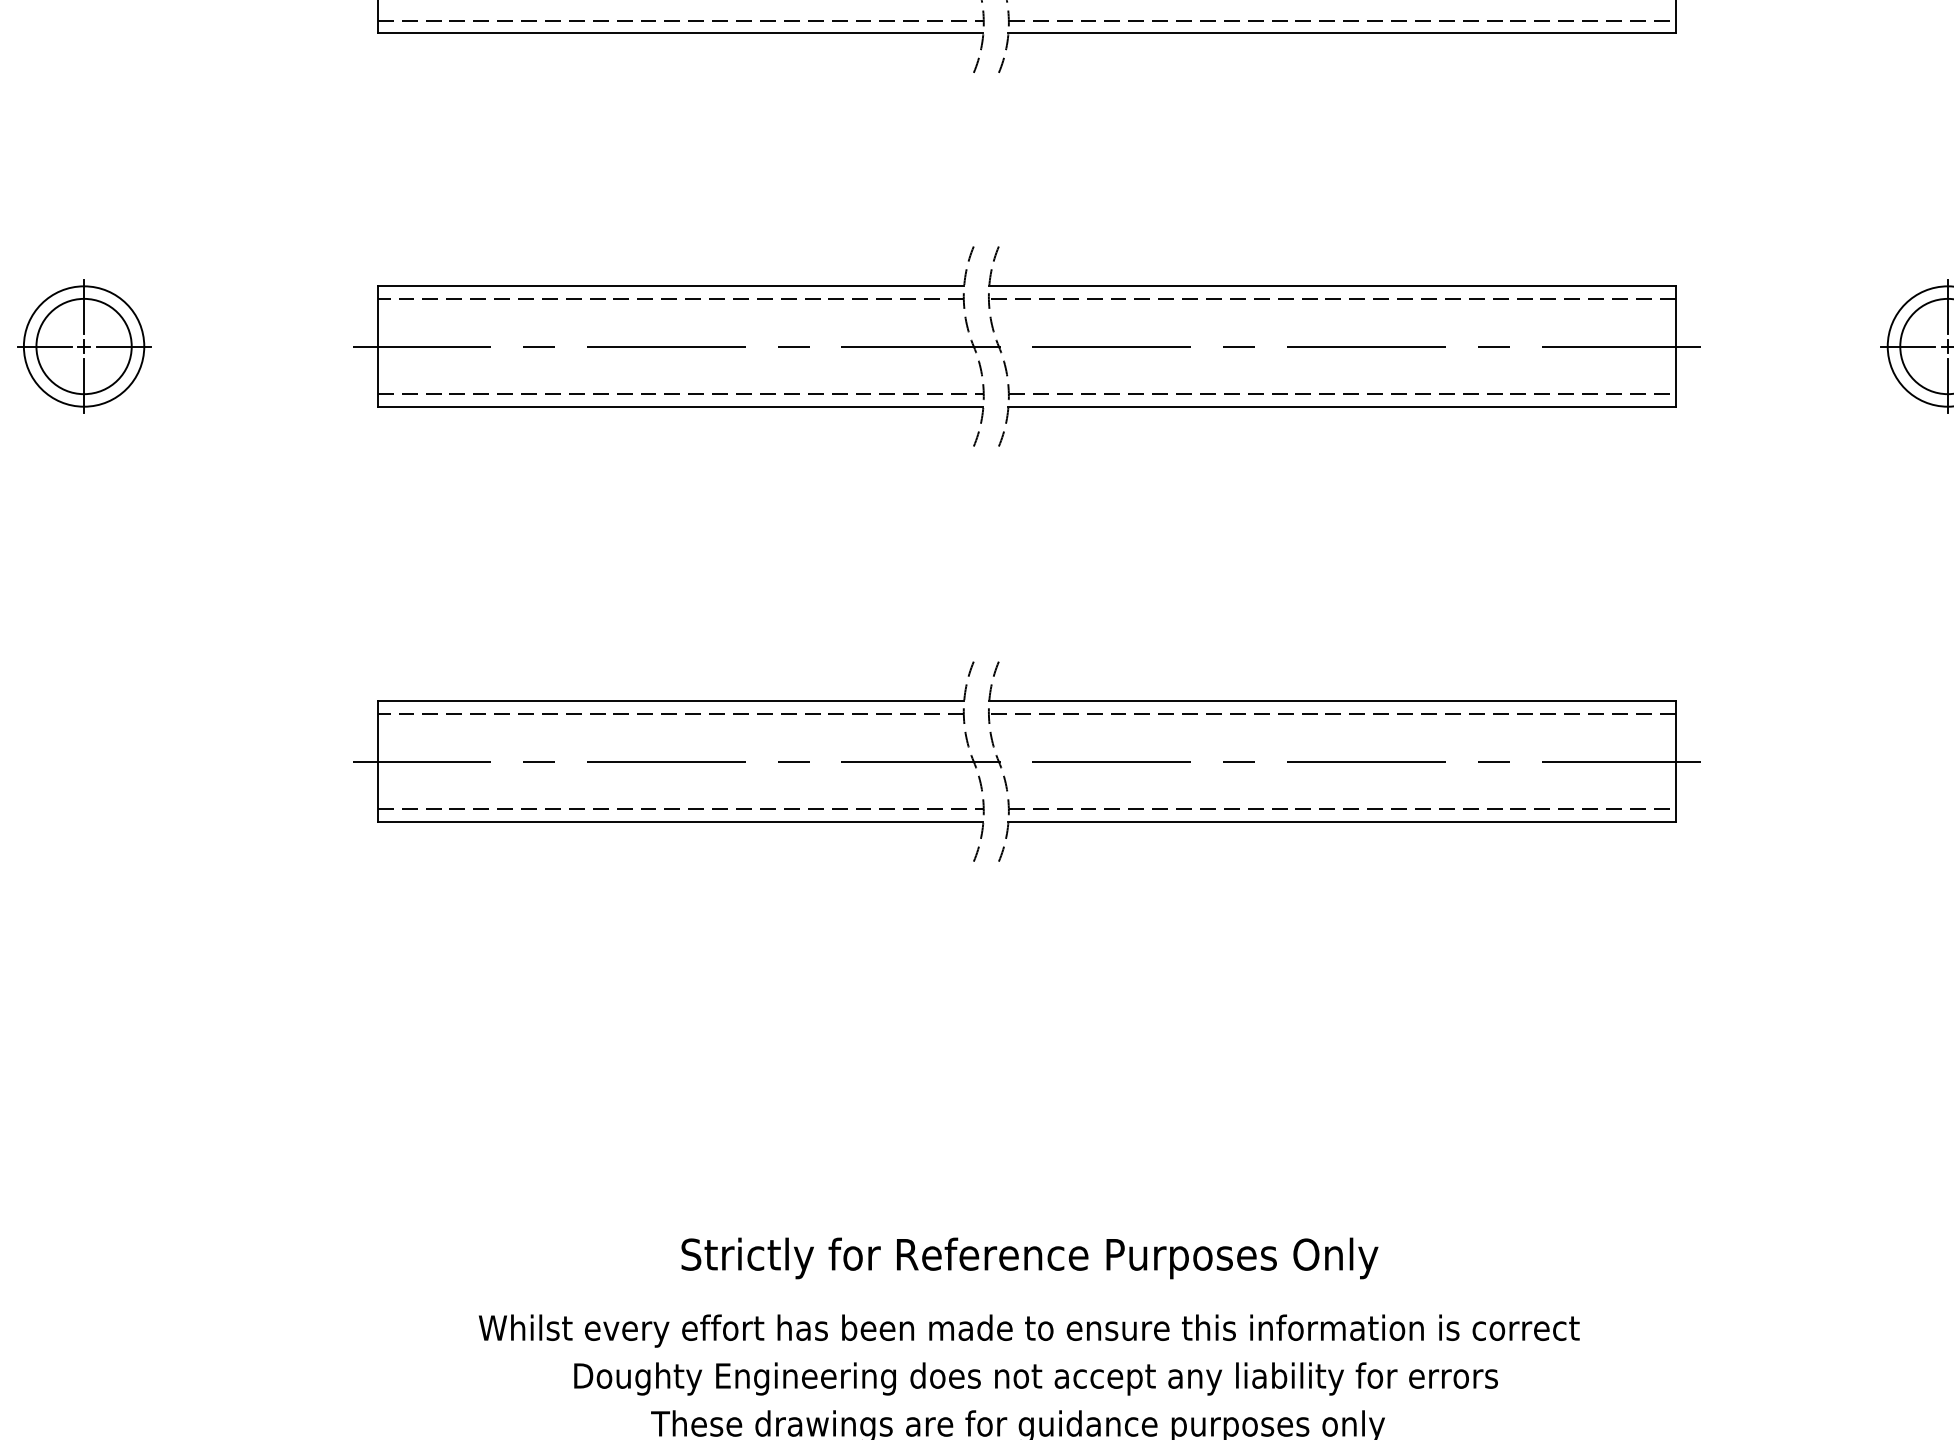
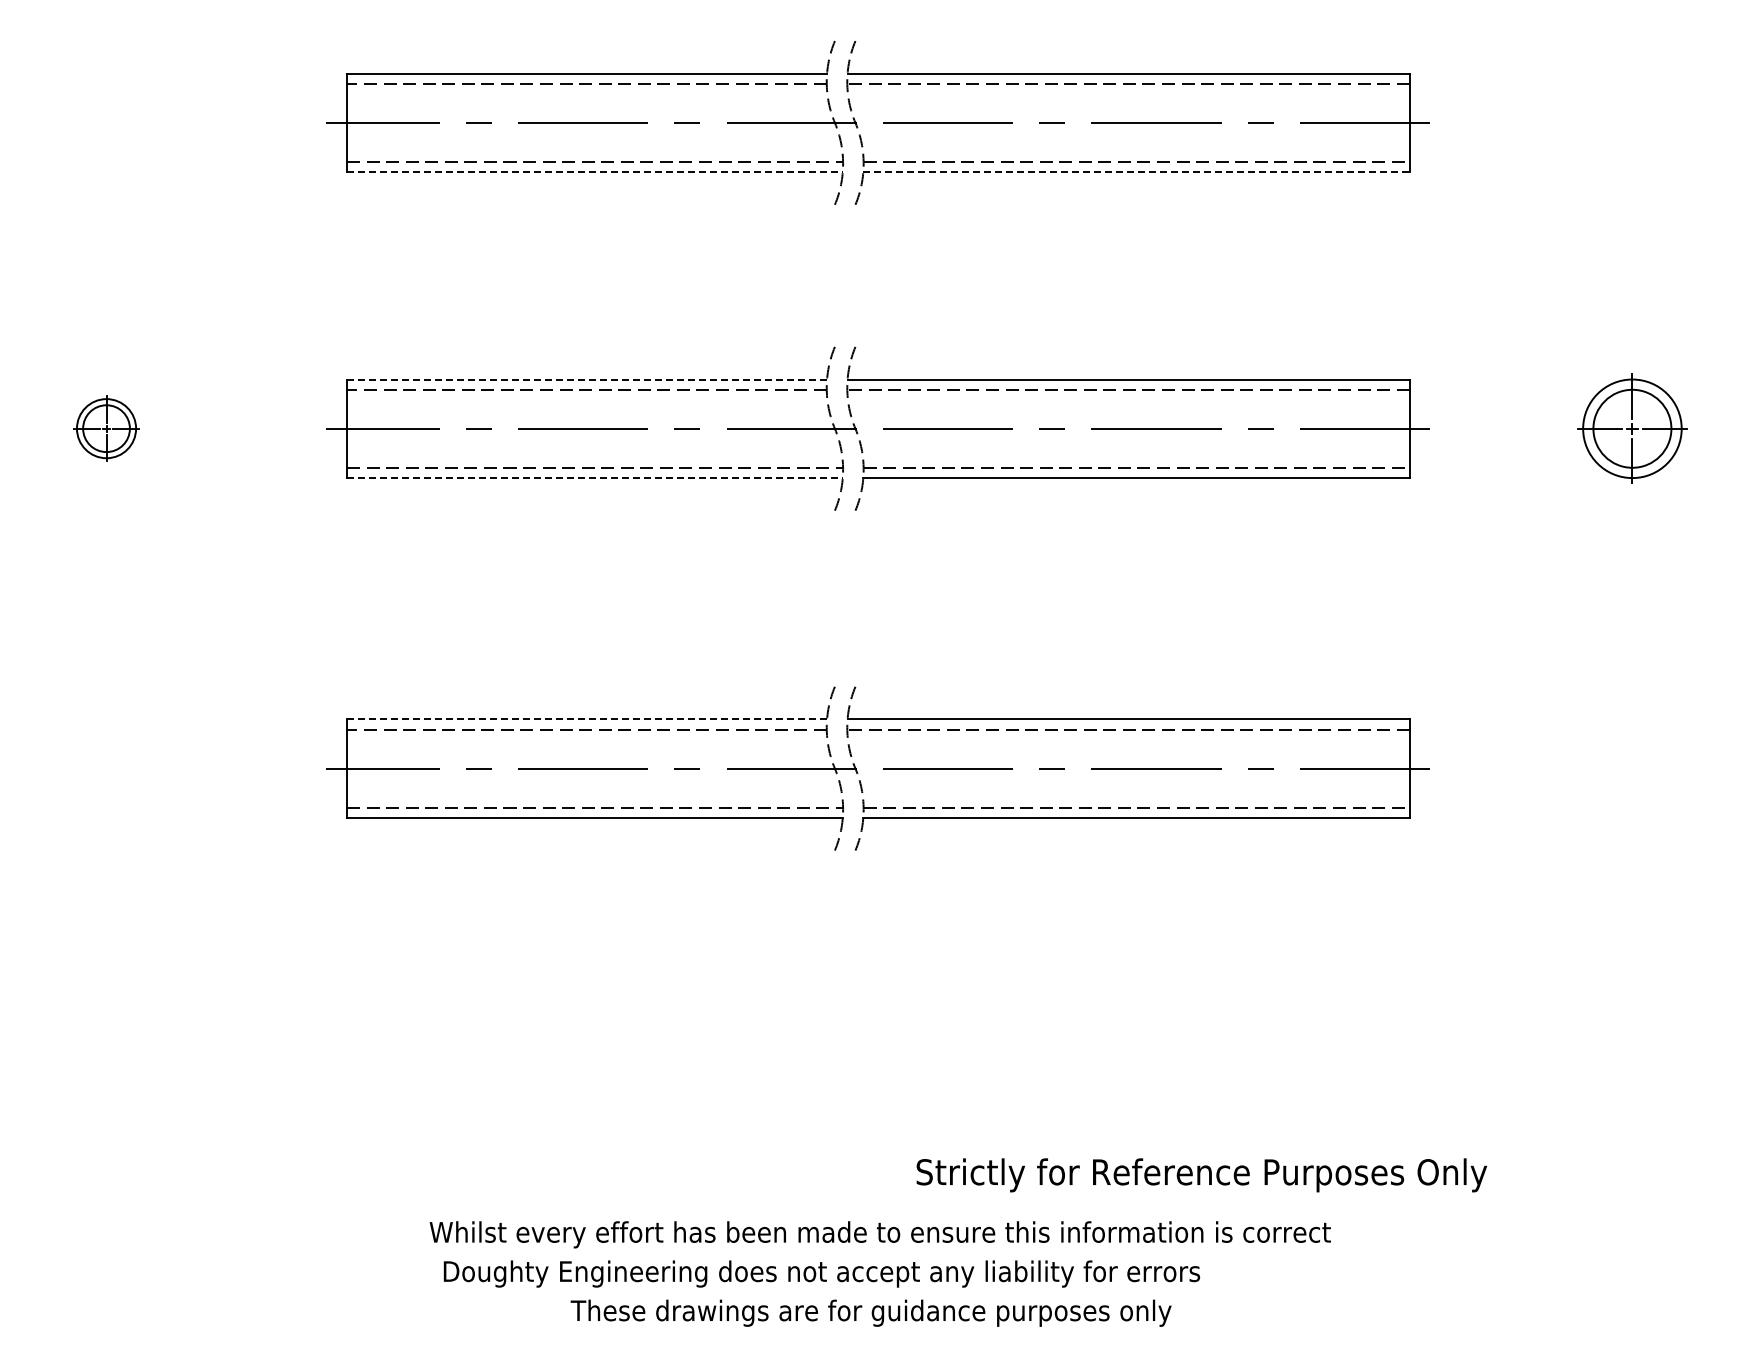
line: (680, 33) -> (594, 172), solid -> dashed
line: (1342, 33) -> (1136, 172), solid -> dashed
line: (670, 286) -> (586, 379), solid -> dashed
part: (84, 346) -> (106, 428), size x0.6
line: (680, 407) -> (594, 478), solid -> dashed
line: (670, 701) -> (586, 719), solid -> dashed
text: (1029, 1258) -> (1201, 1175), moved
text: (1035, 1378) -> (821, 1273), moved

